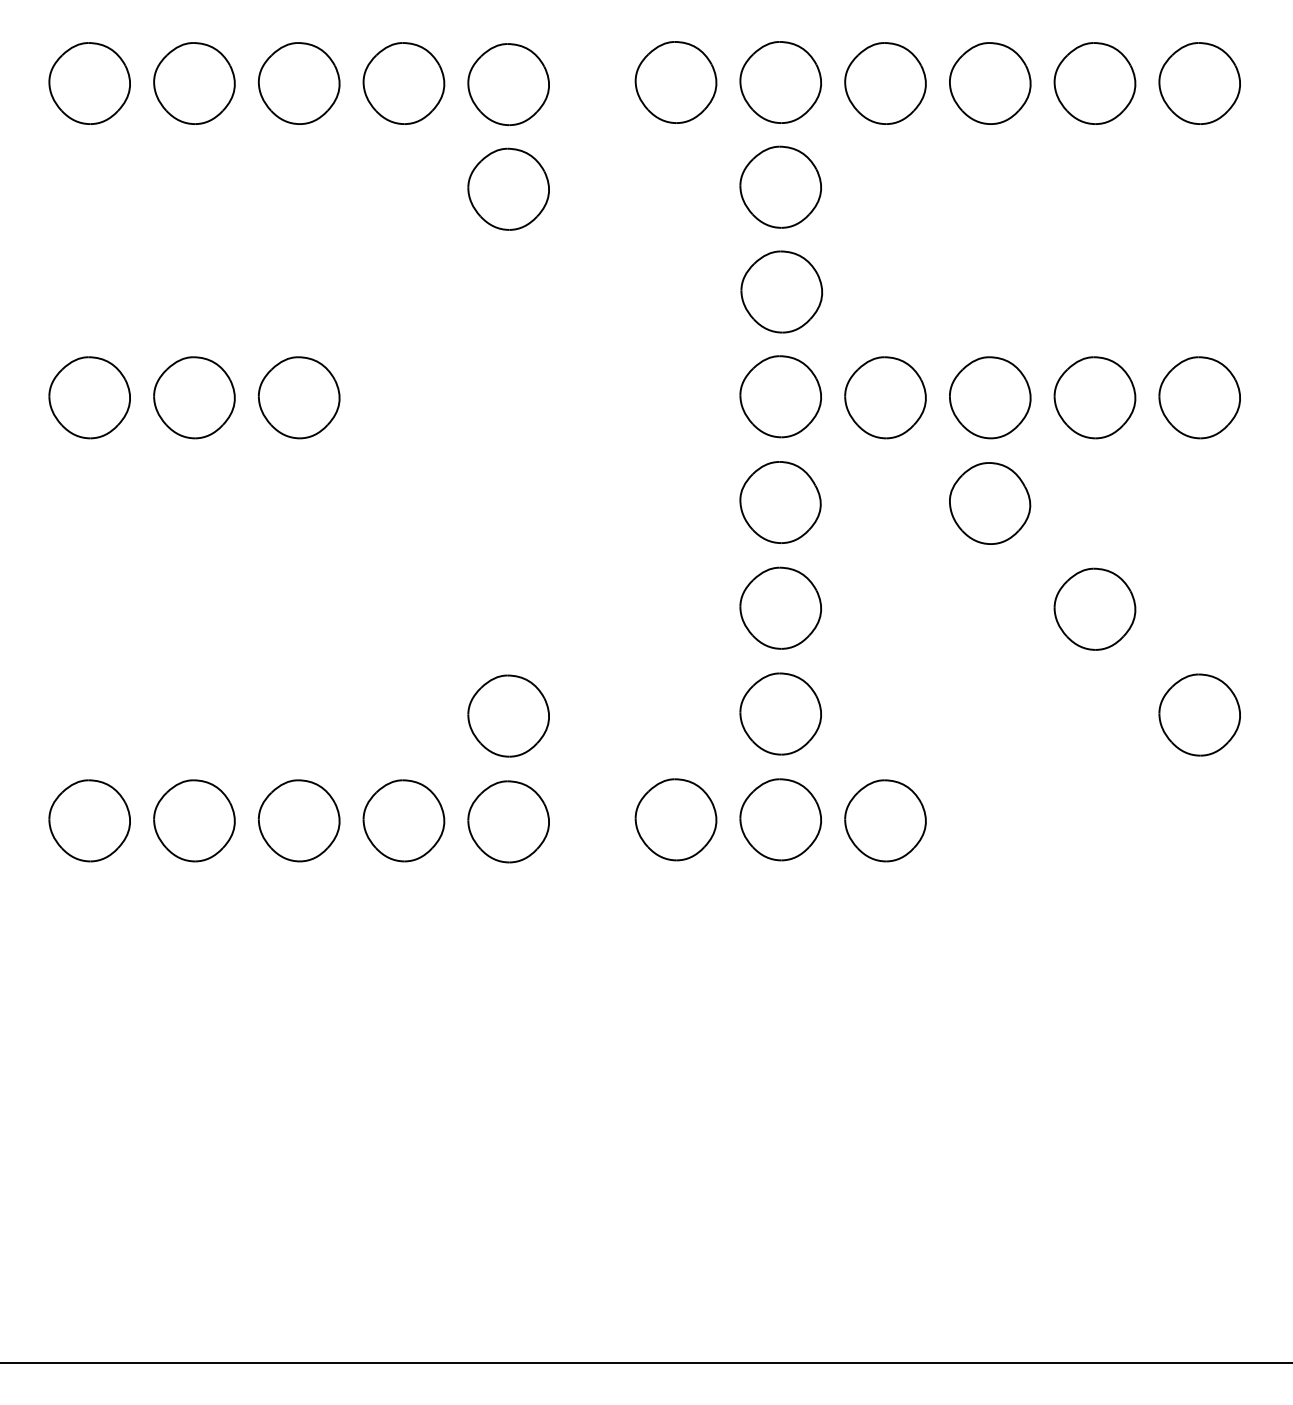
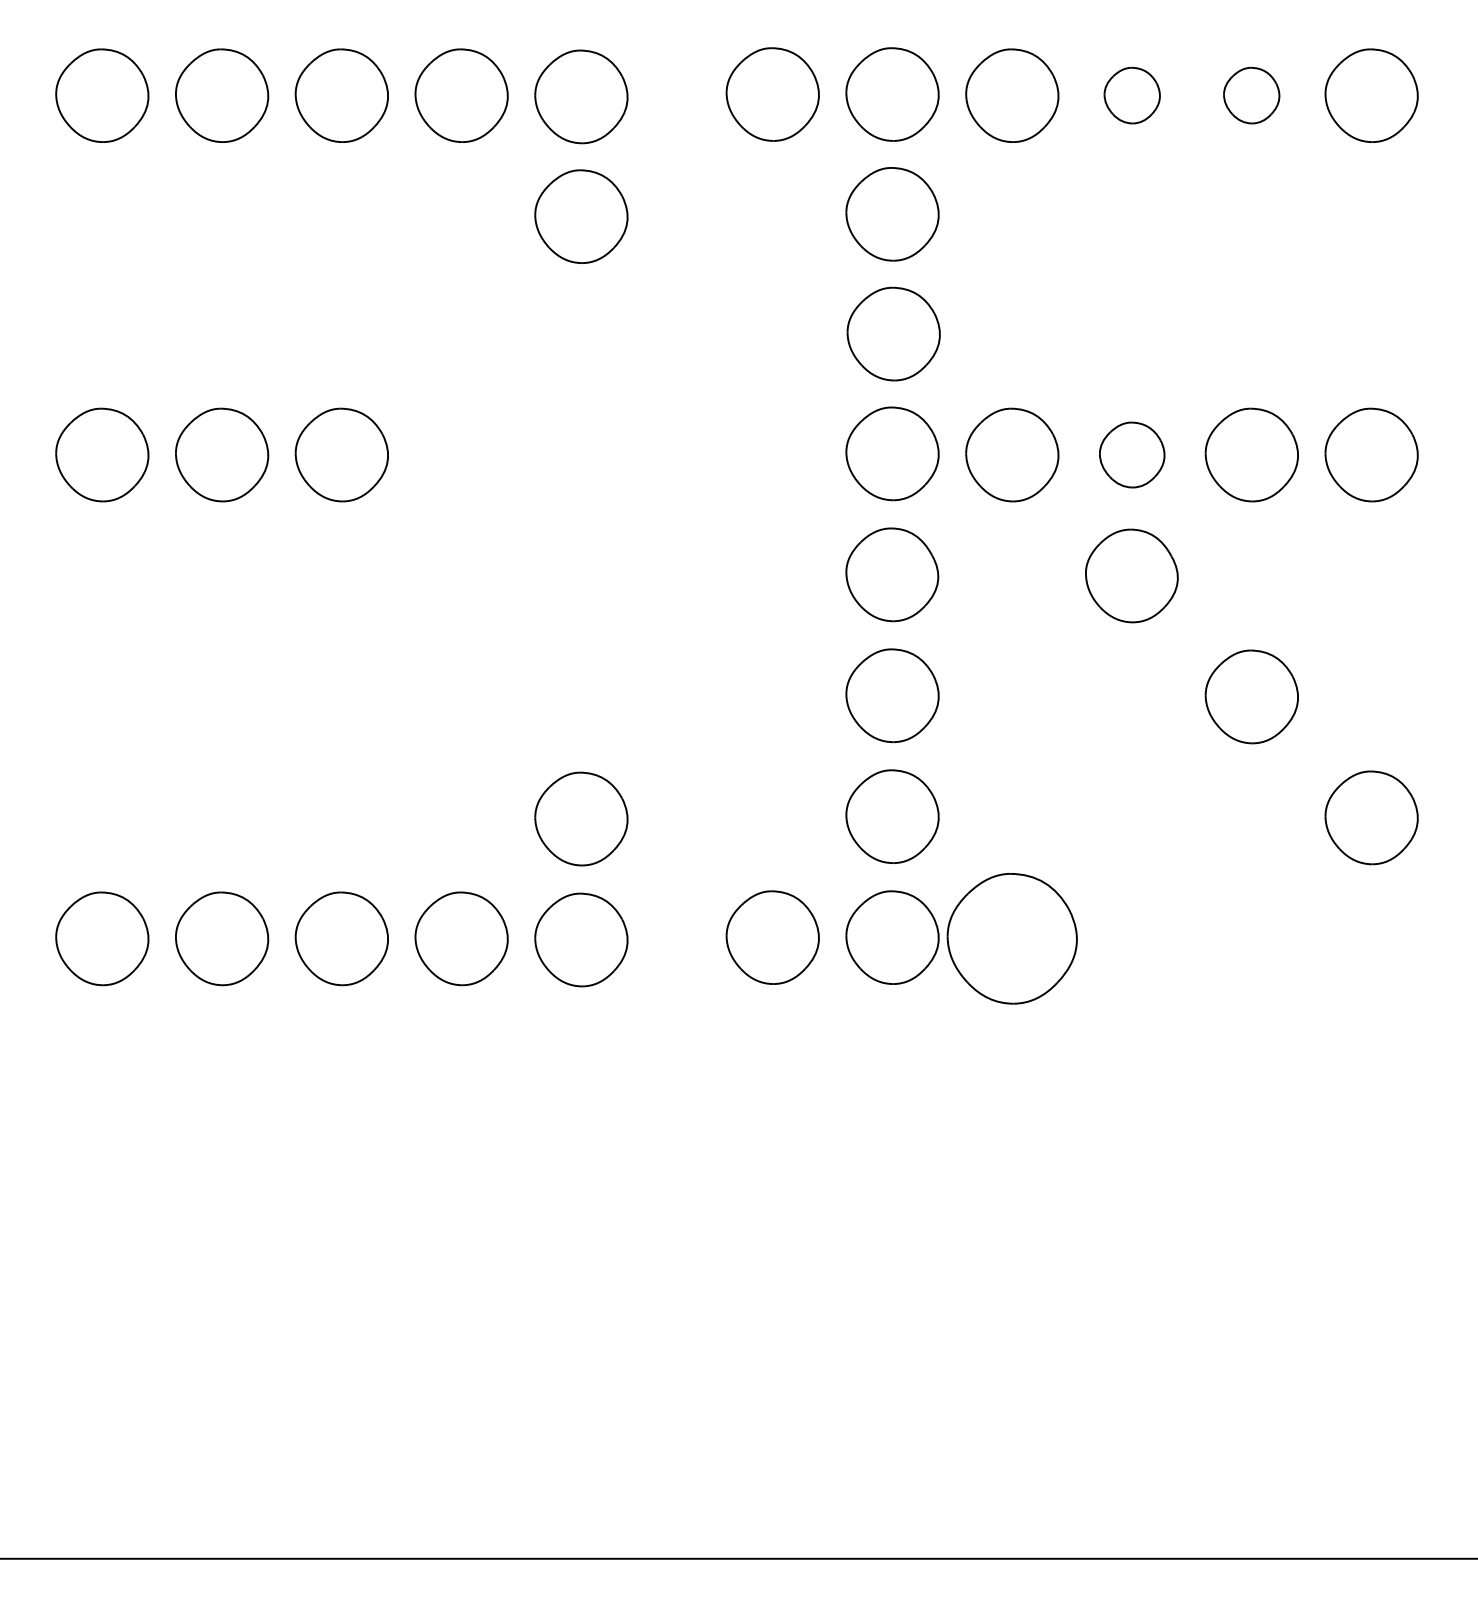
part: (990, 83) -> (1132, 95), size x0.6
part: (1094, 83) -> (1251, 95), size x0.6
part: (990, 397) -> (1132, 454), size x0.7
part: (885, 820) -> (1012, 938), size x1.4

